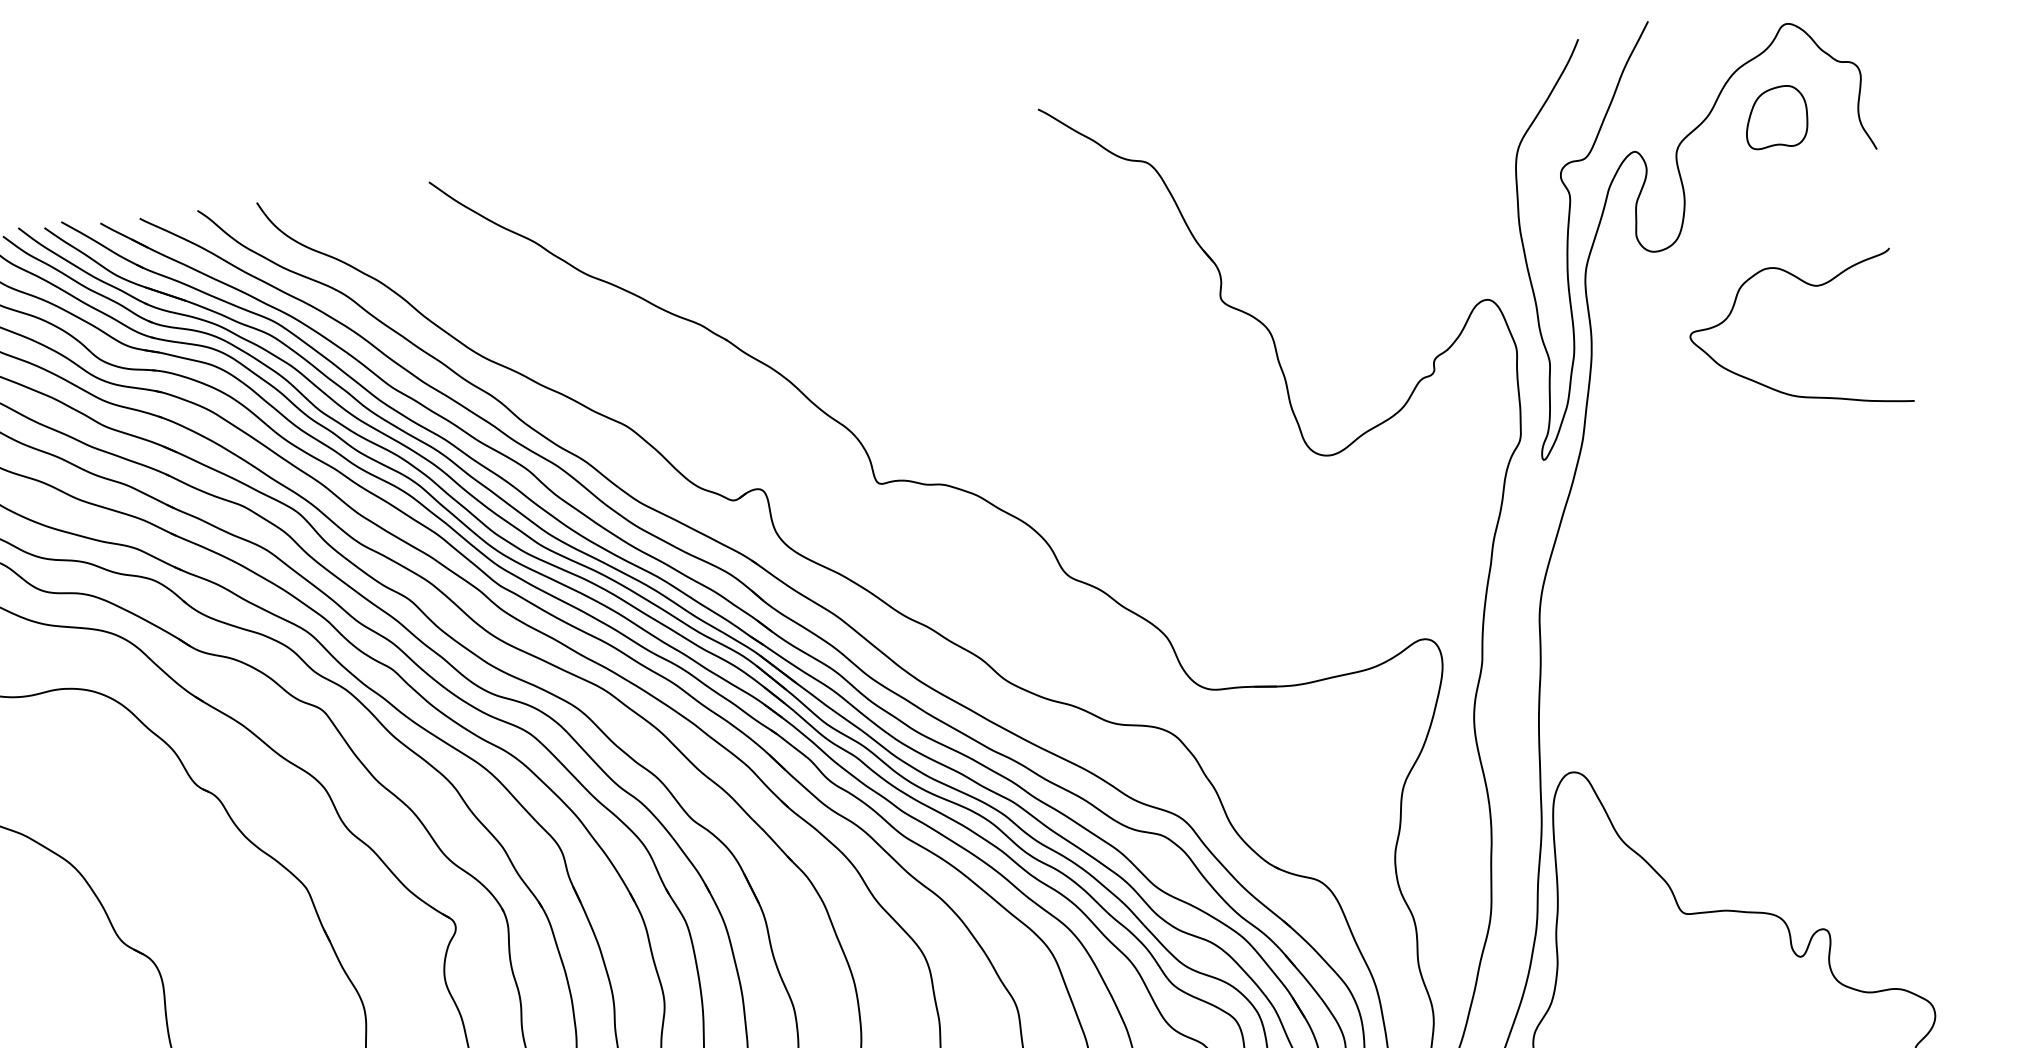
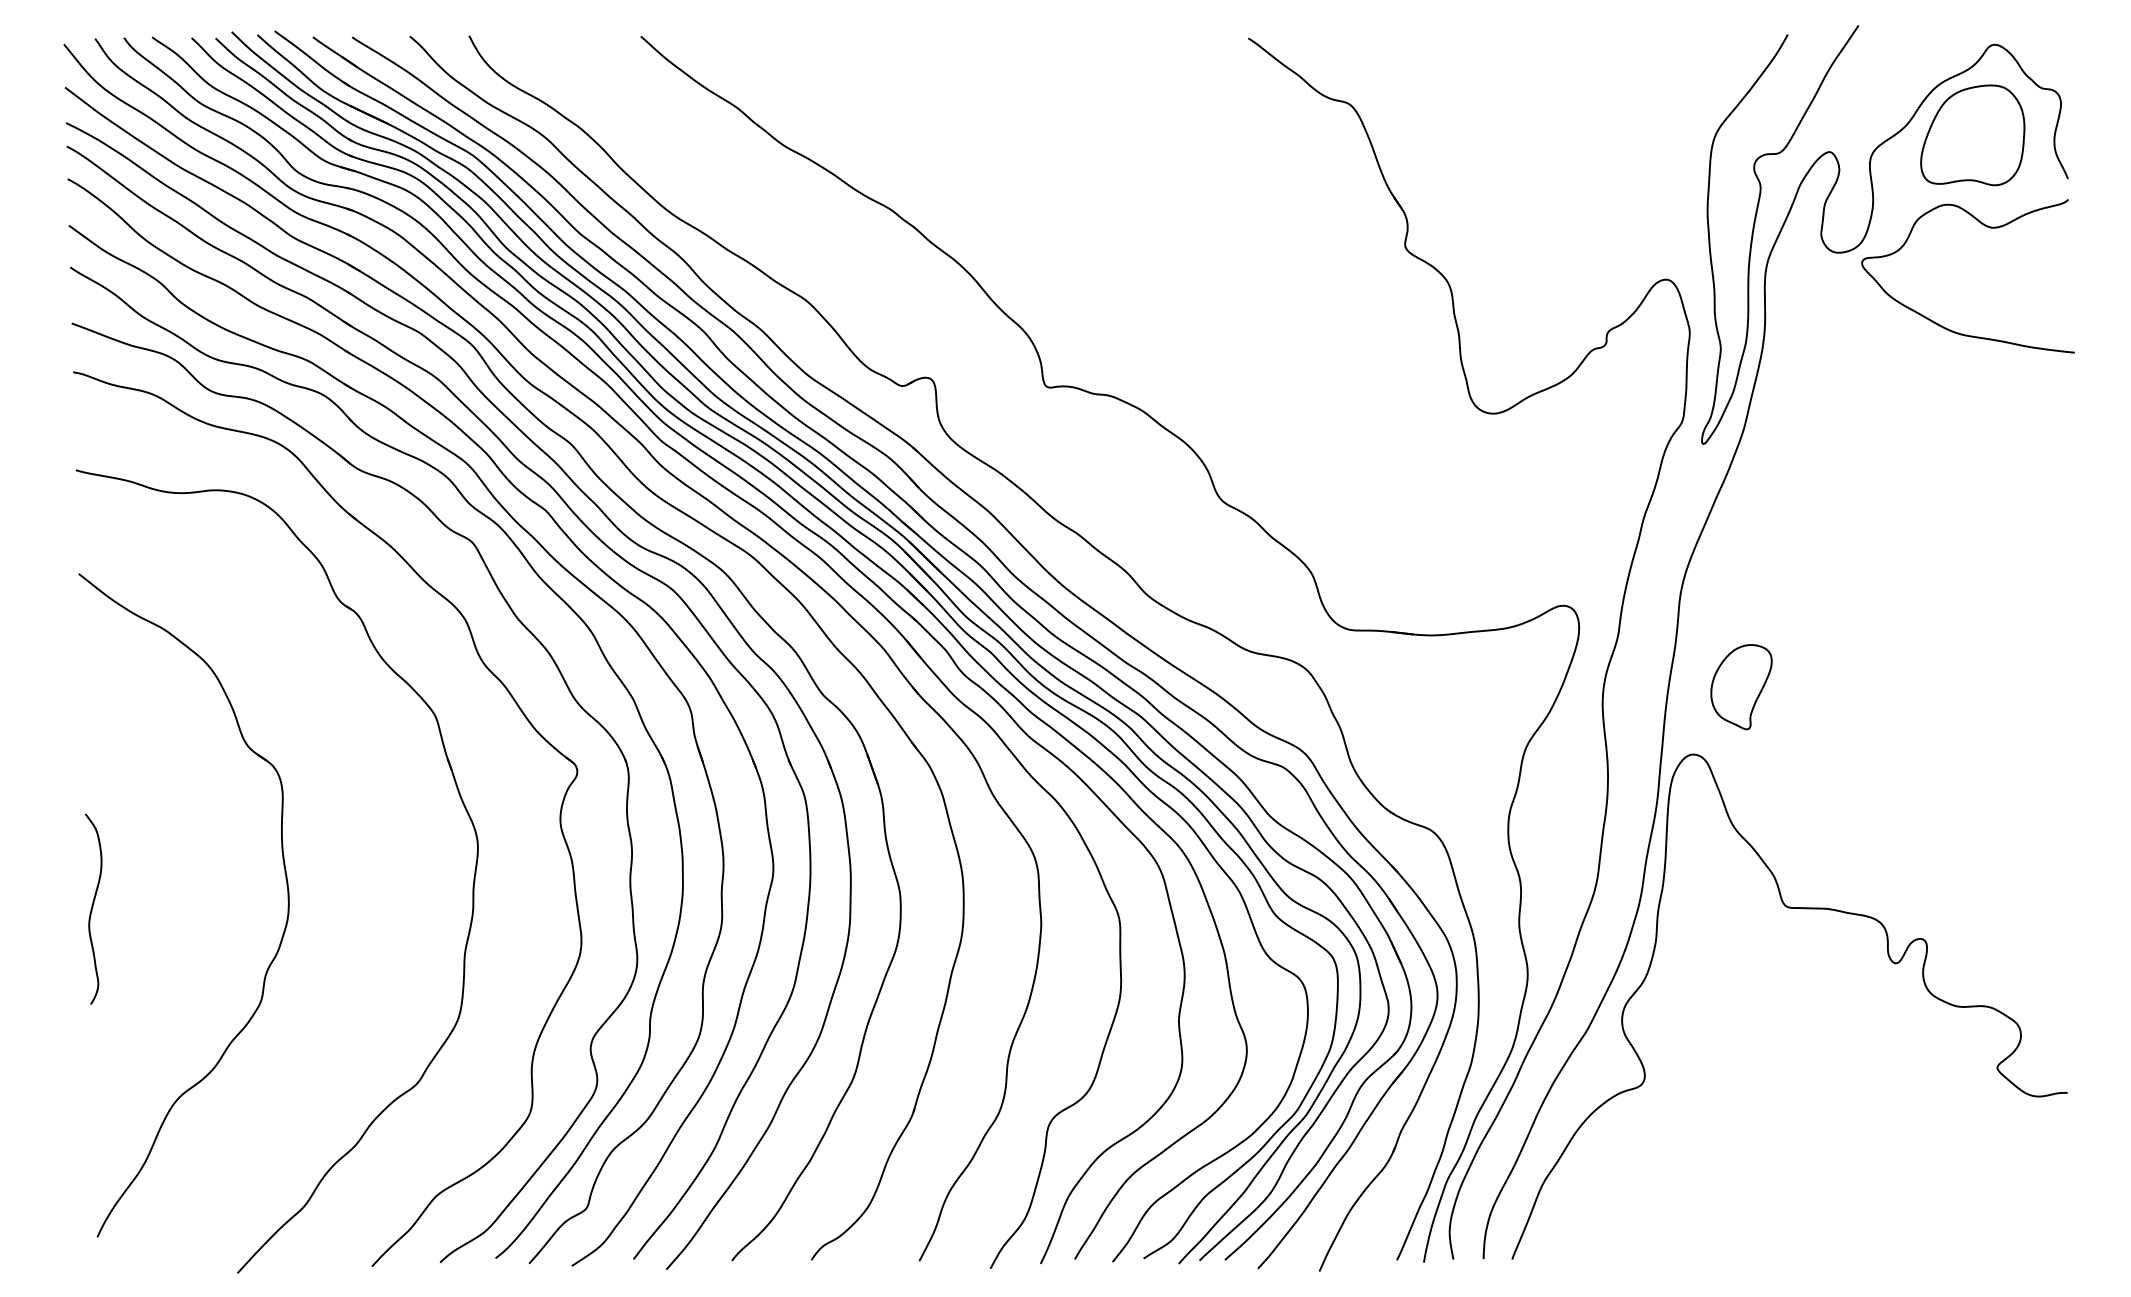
part: (1775, 117) -> (1972, 135), size x1.67
curve: (1813, 286) -> (1989, 228), moved
part: (1612, 699) -> (1741, 687), added

